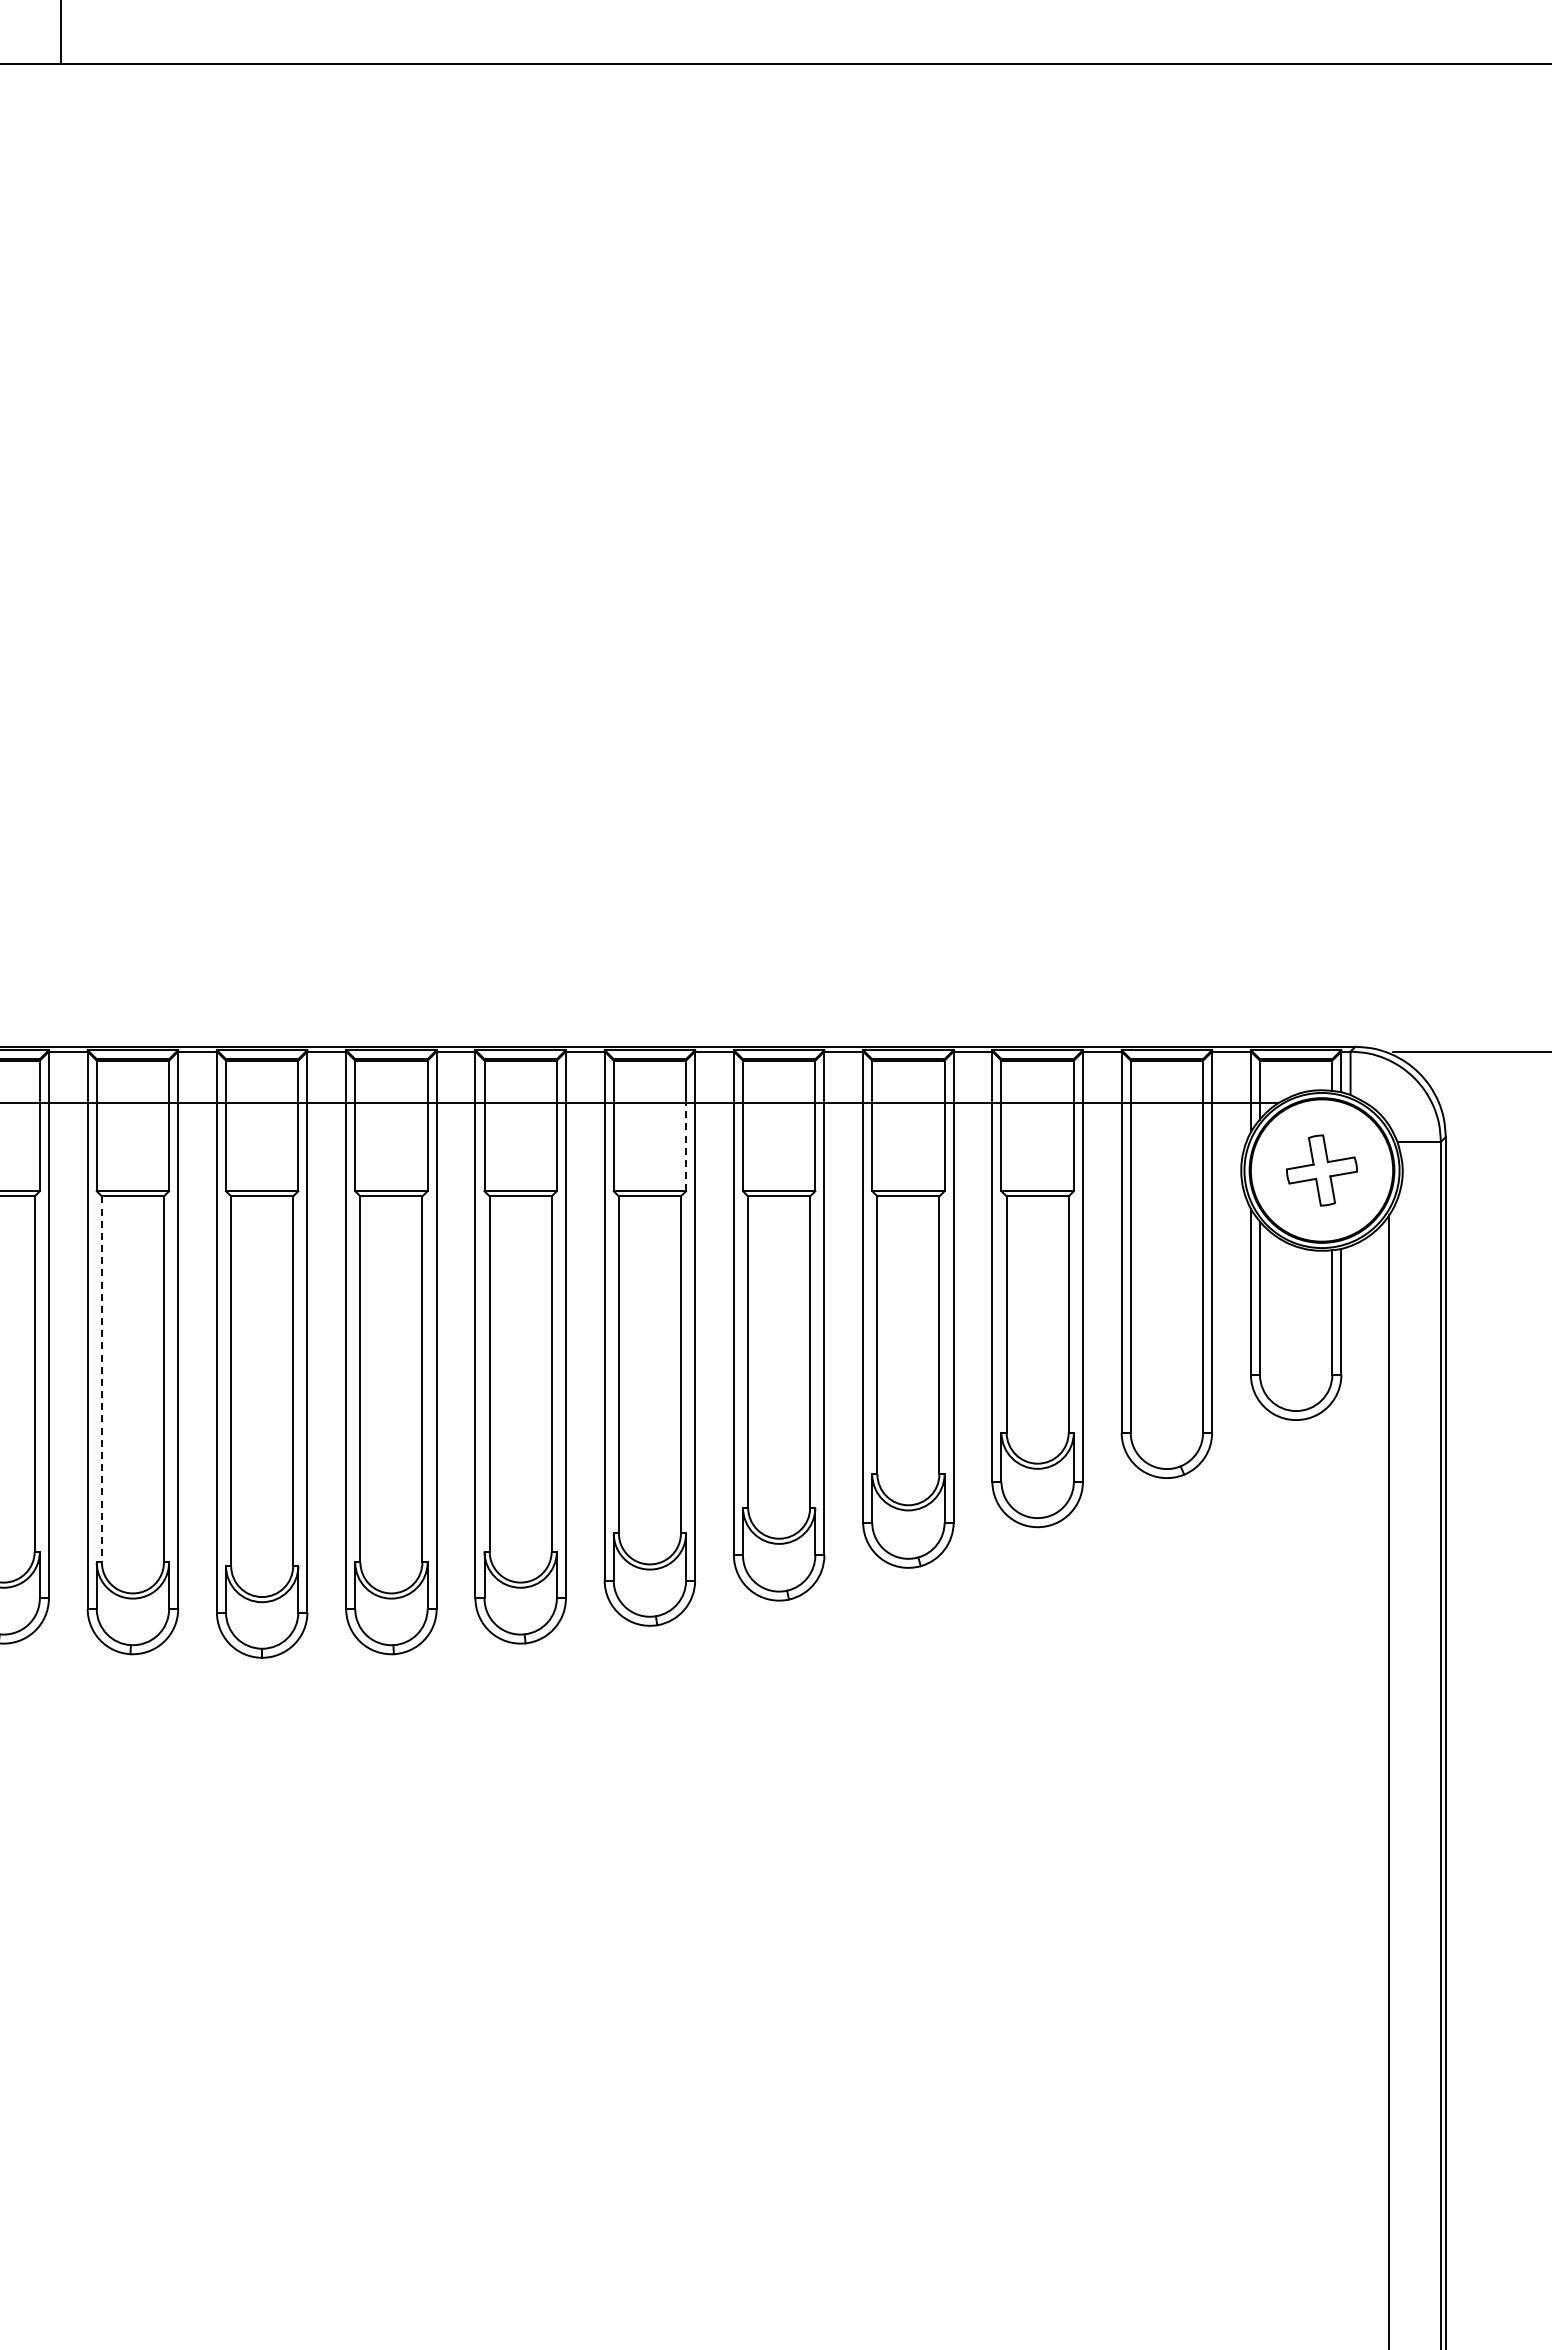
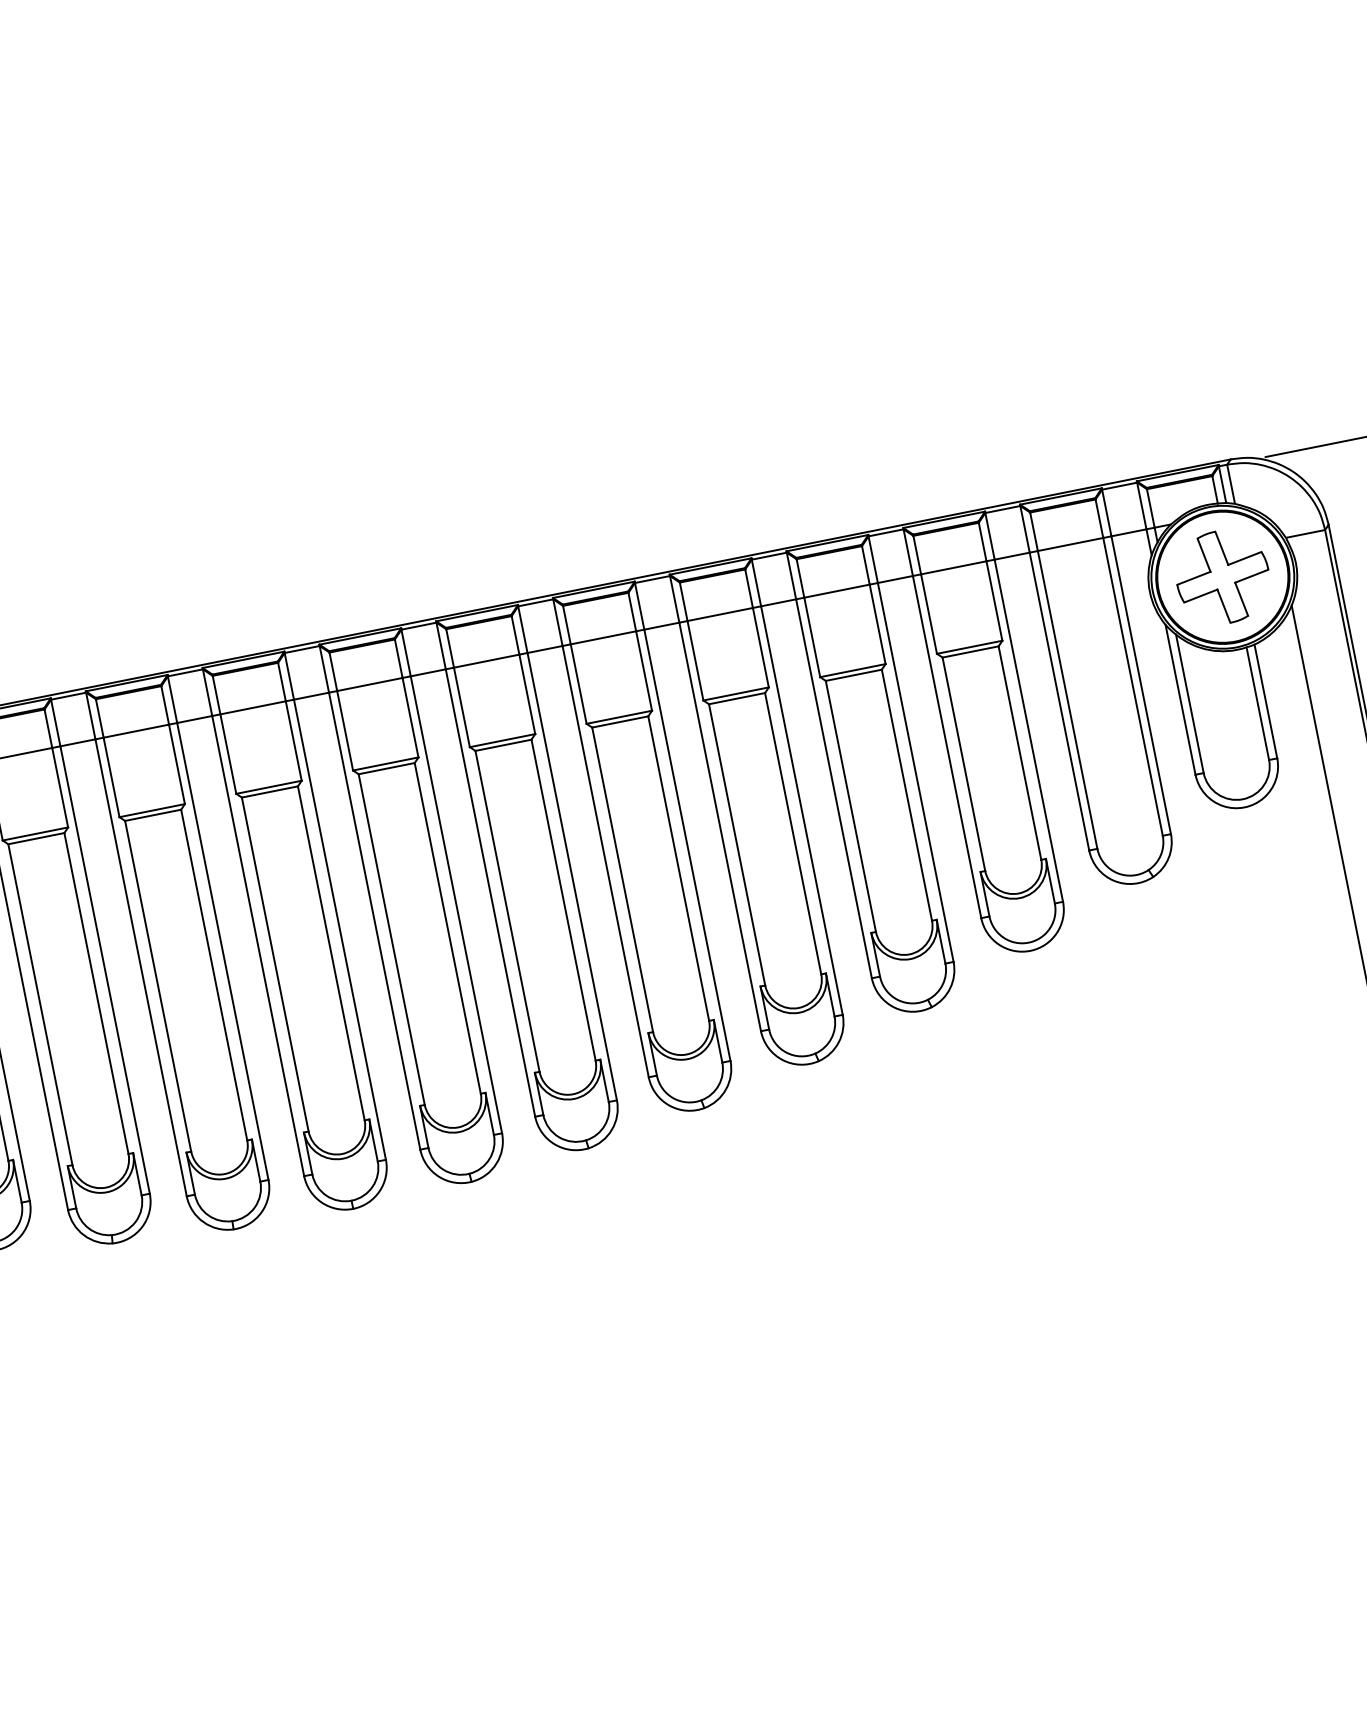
line: (686, 1147) -> (644, 671), dashed -> solid
part: (1321, 1170) -> (1222, 577), size x1.43
line: (101, 1379) -> (157, 986), dashed -> solid

